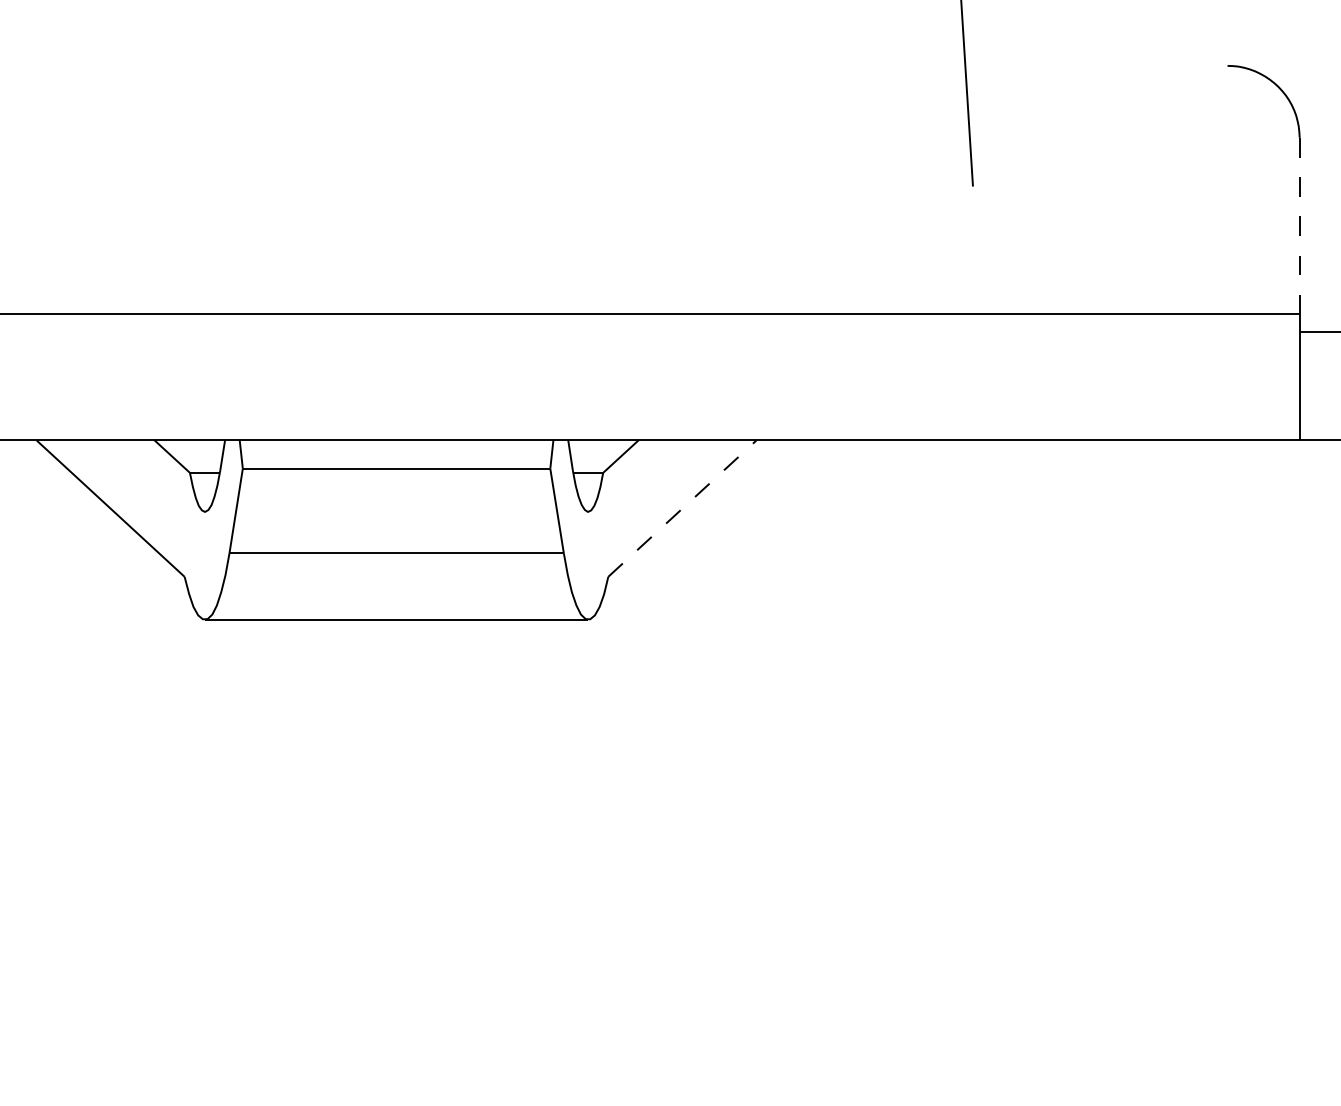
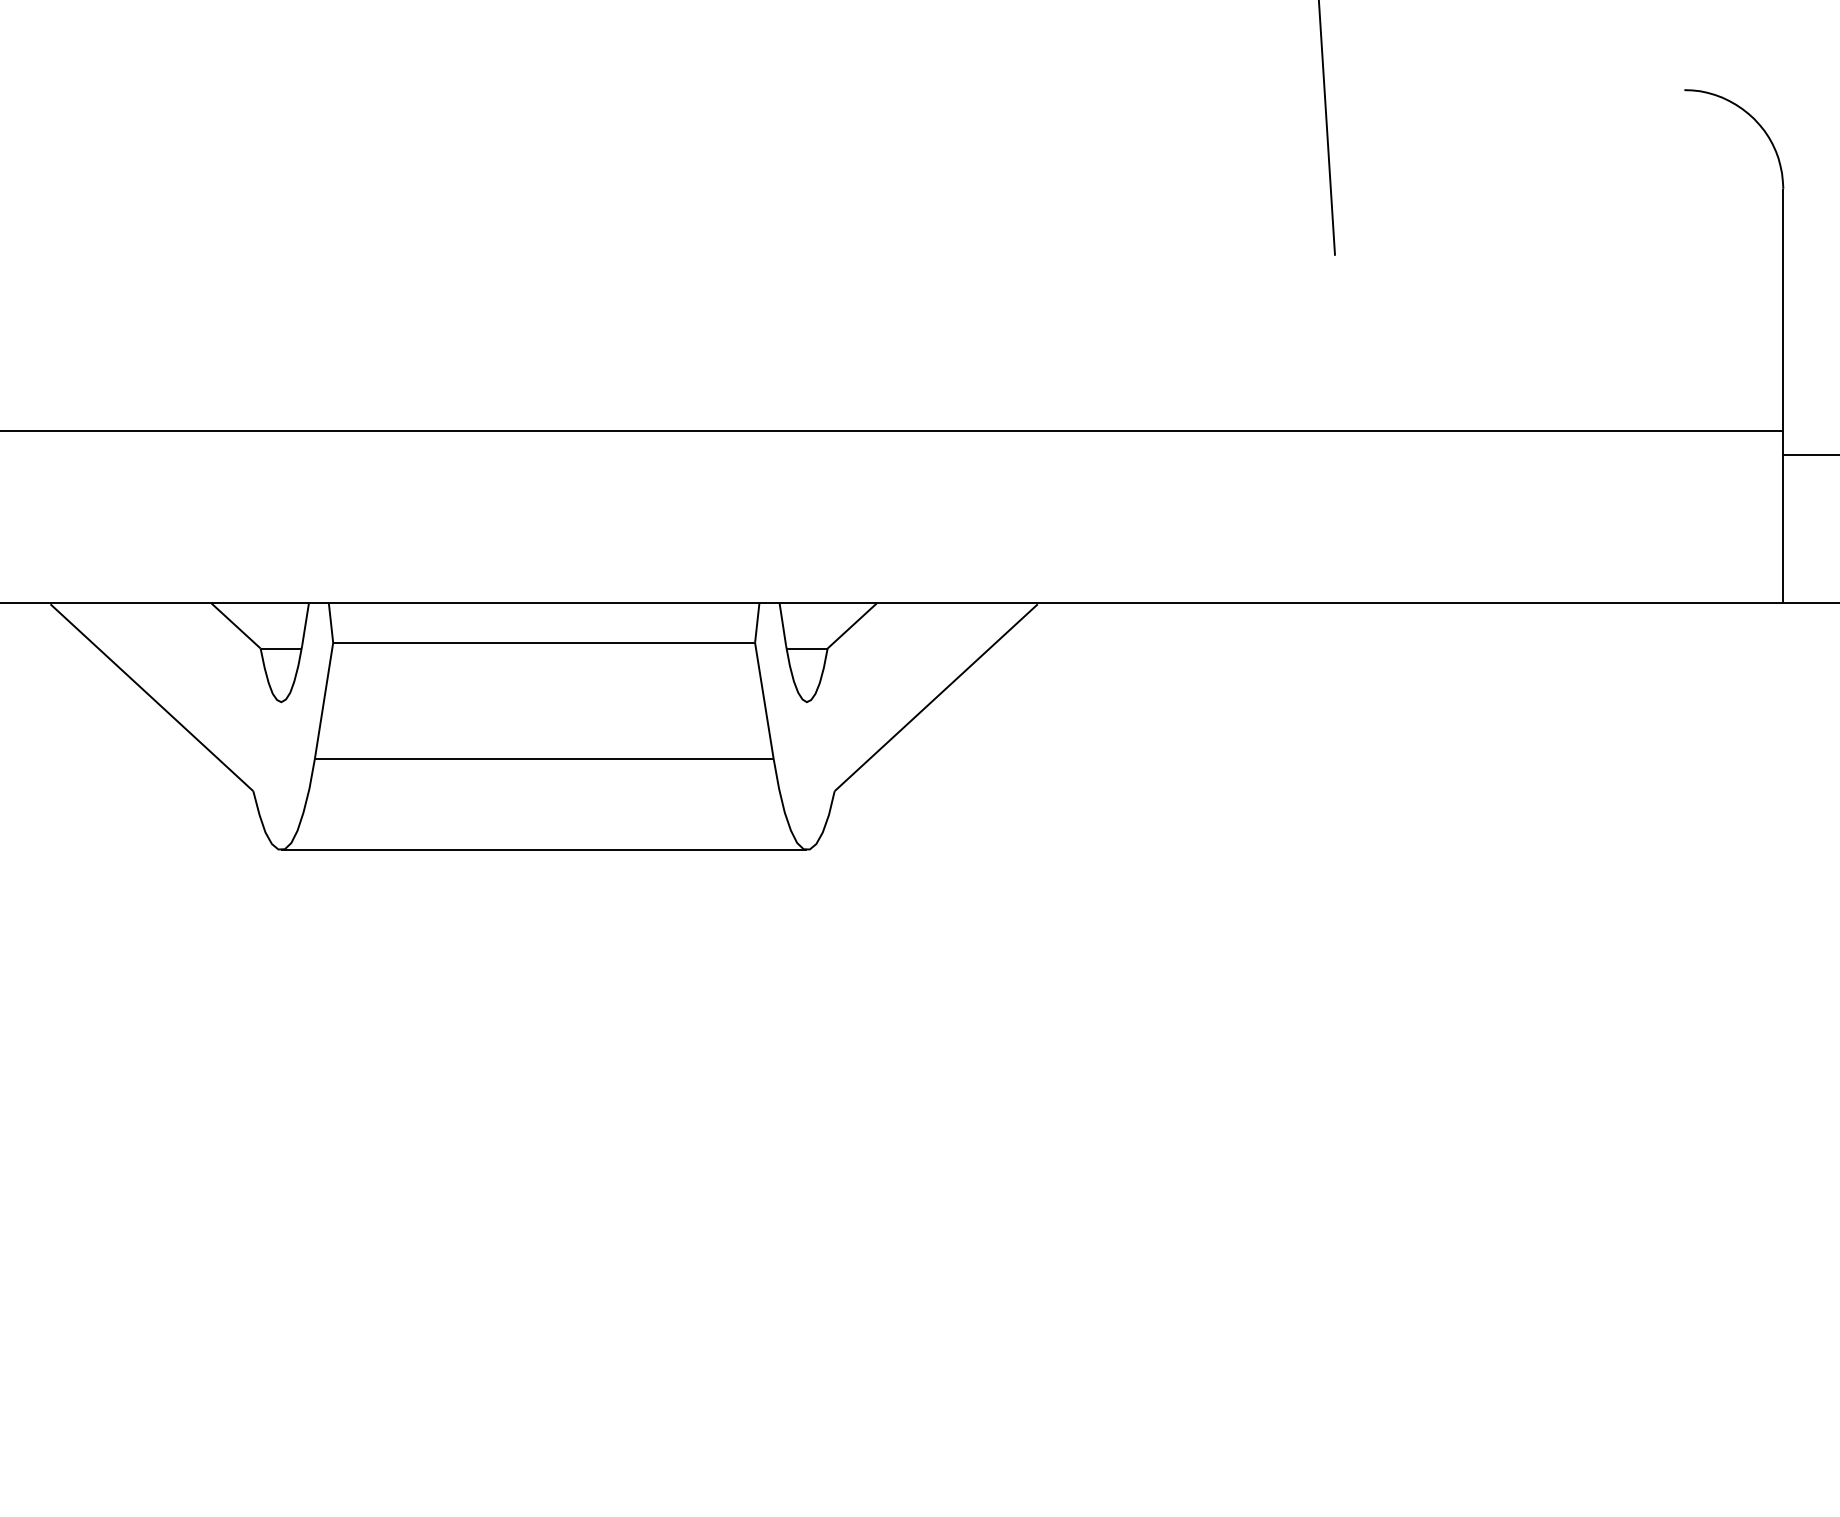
line: (1299, 225) -> (1783, 309), dashed -> solid
line: (682, 508) -> (936, 697), dashed -> solid

